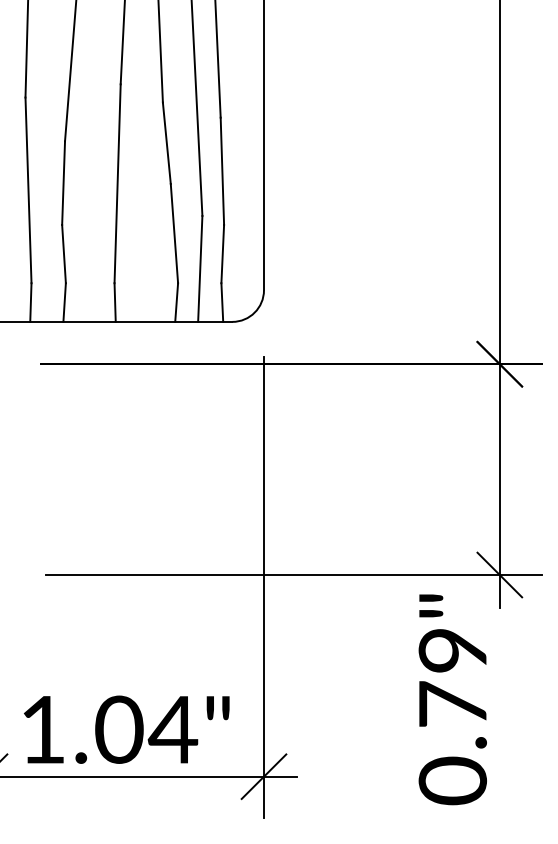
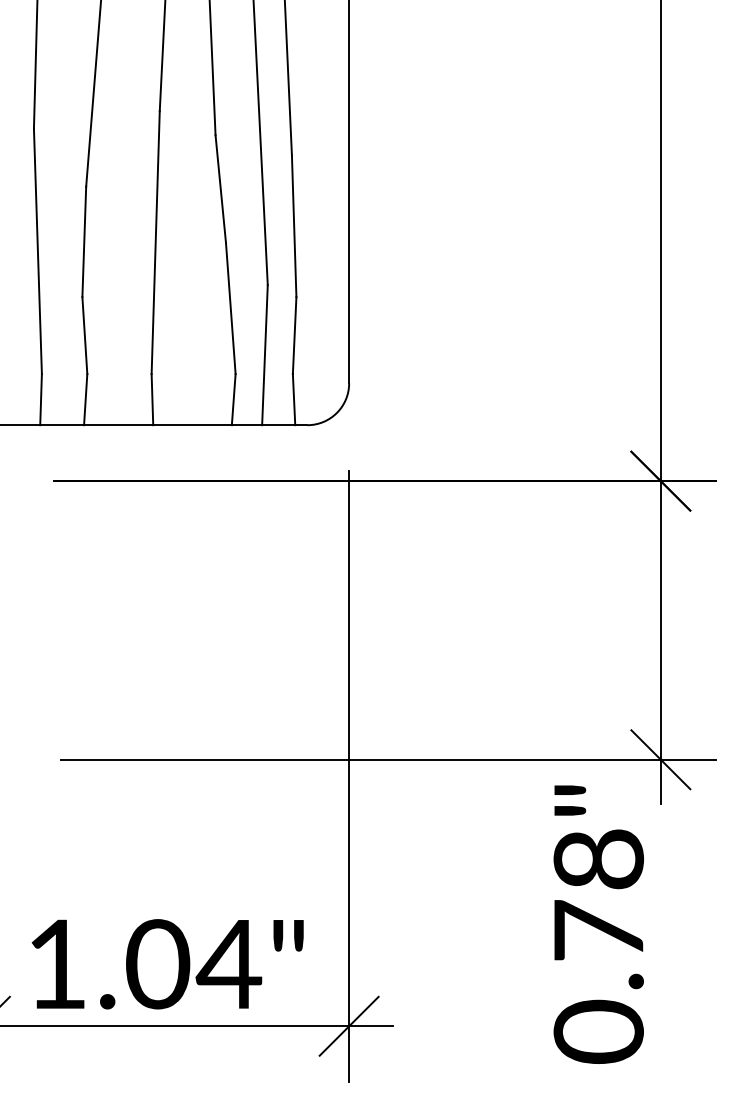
text: (453, 650) -> (599, 859), 0.79" -> 0.78"

